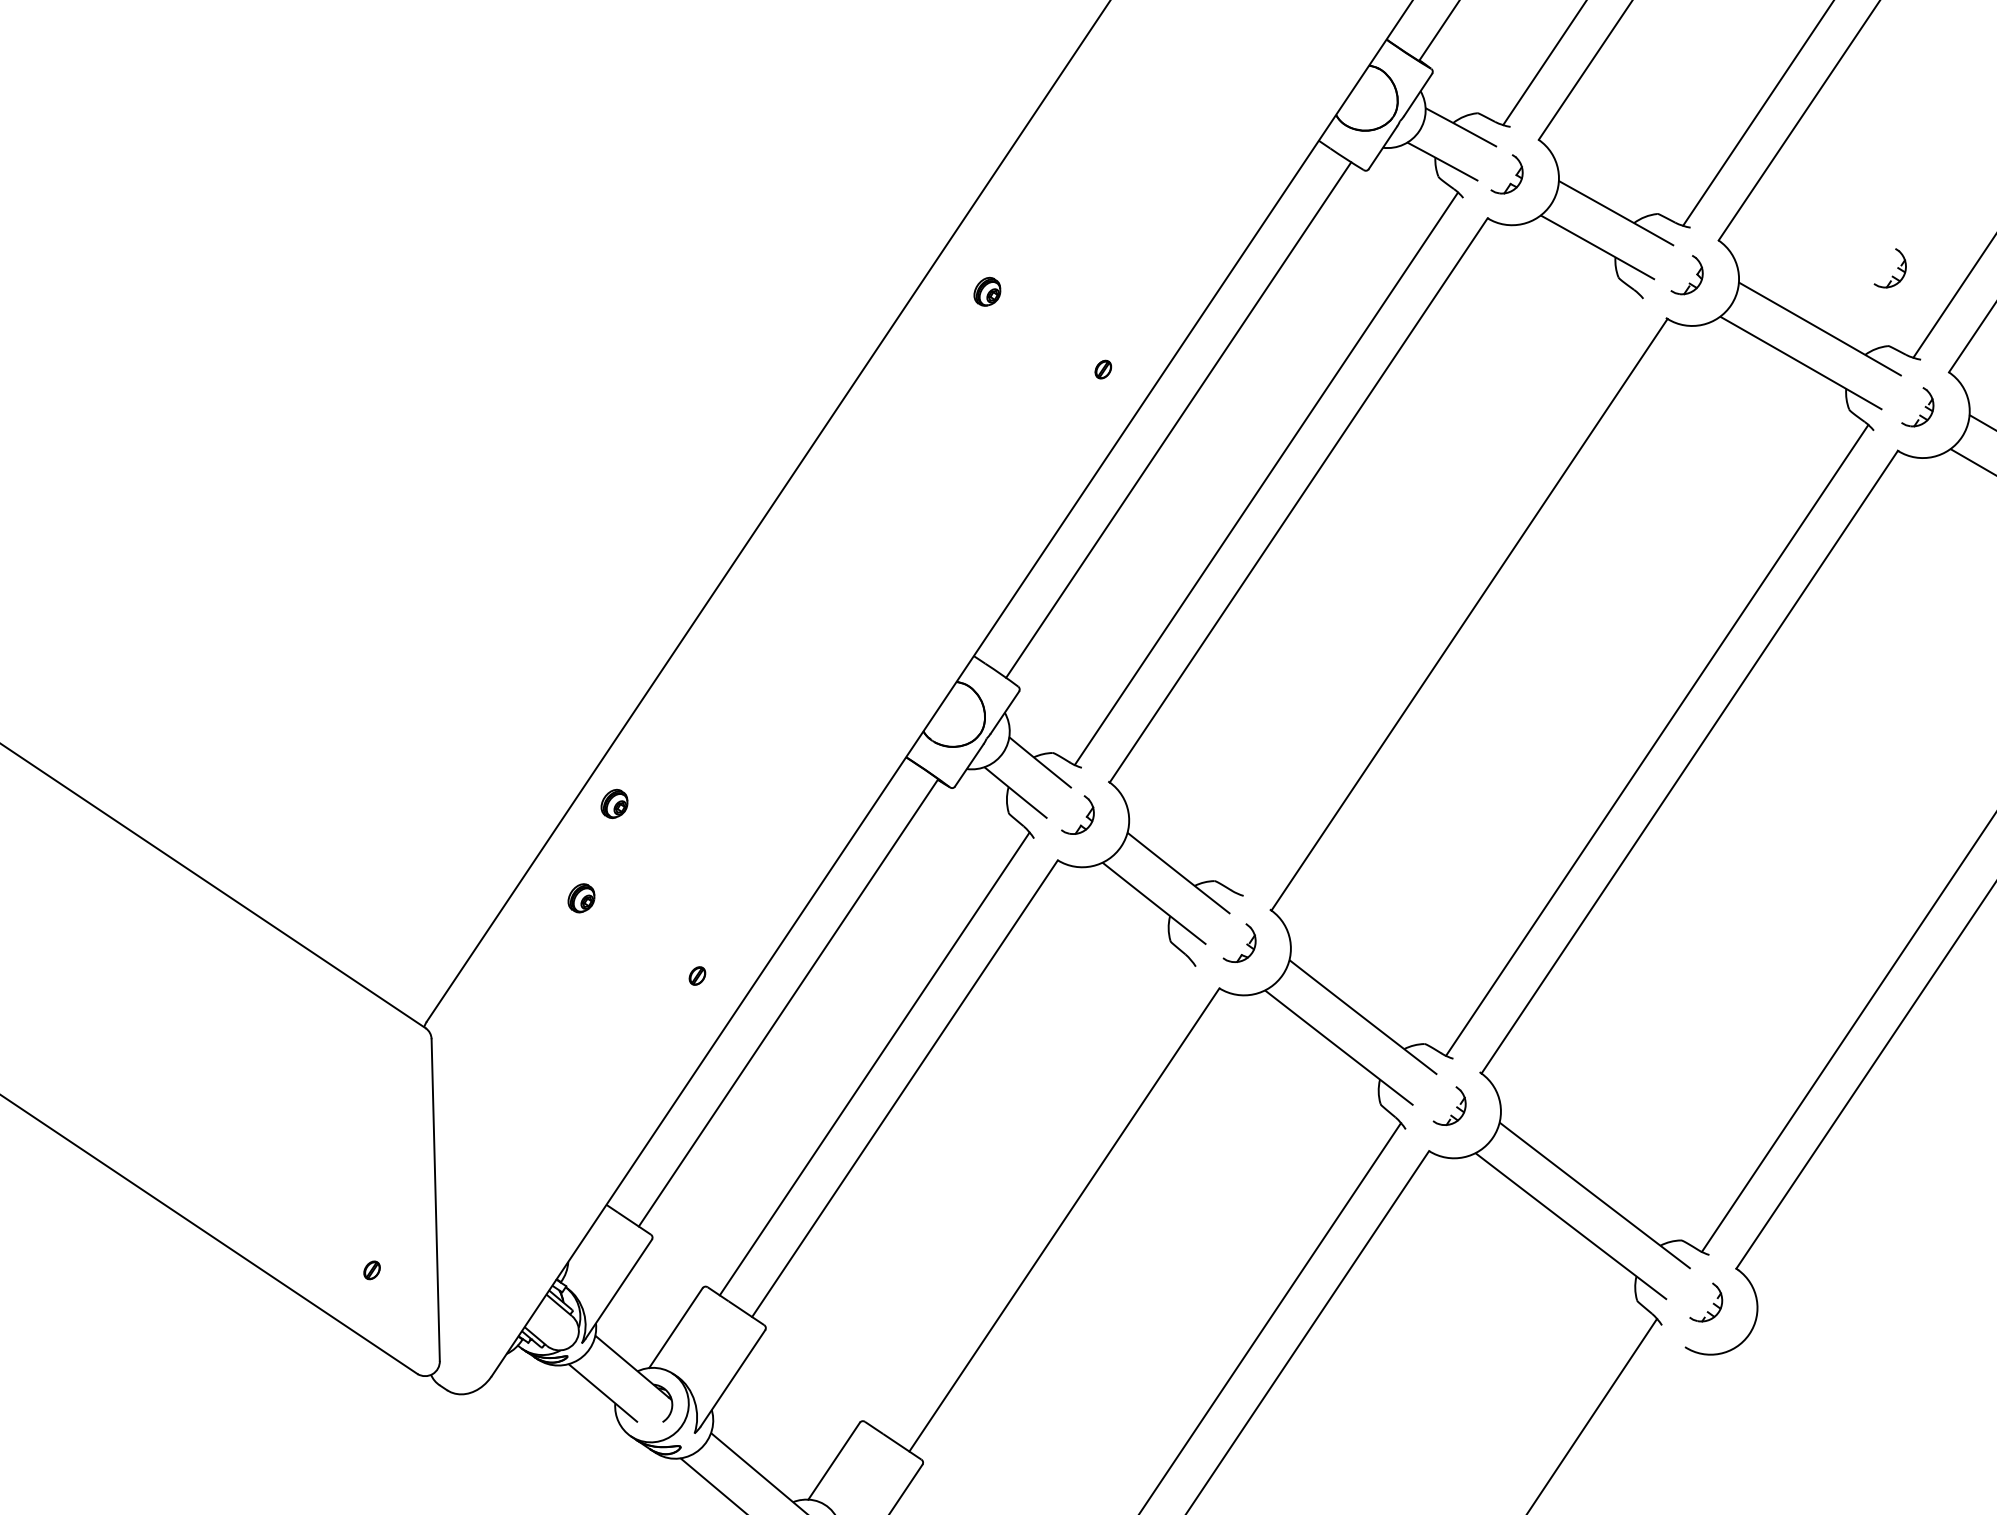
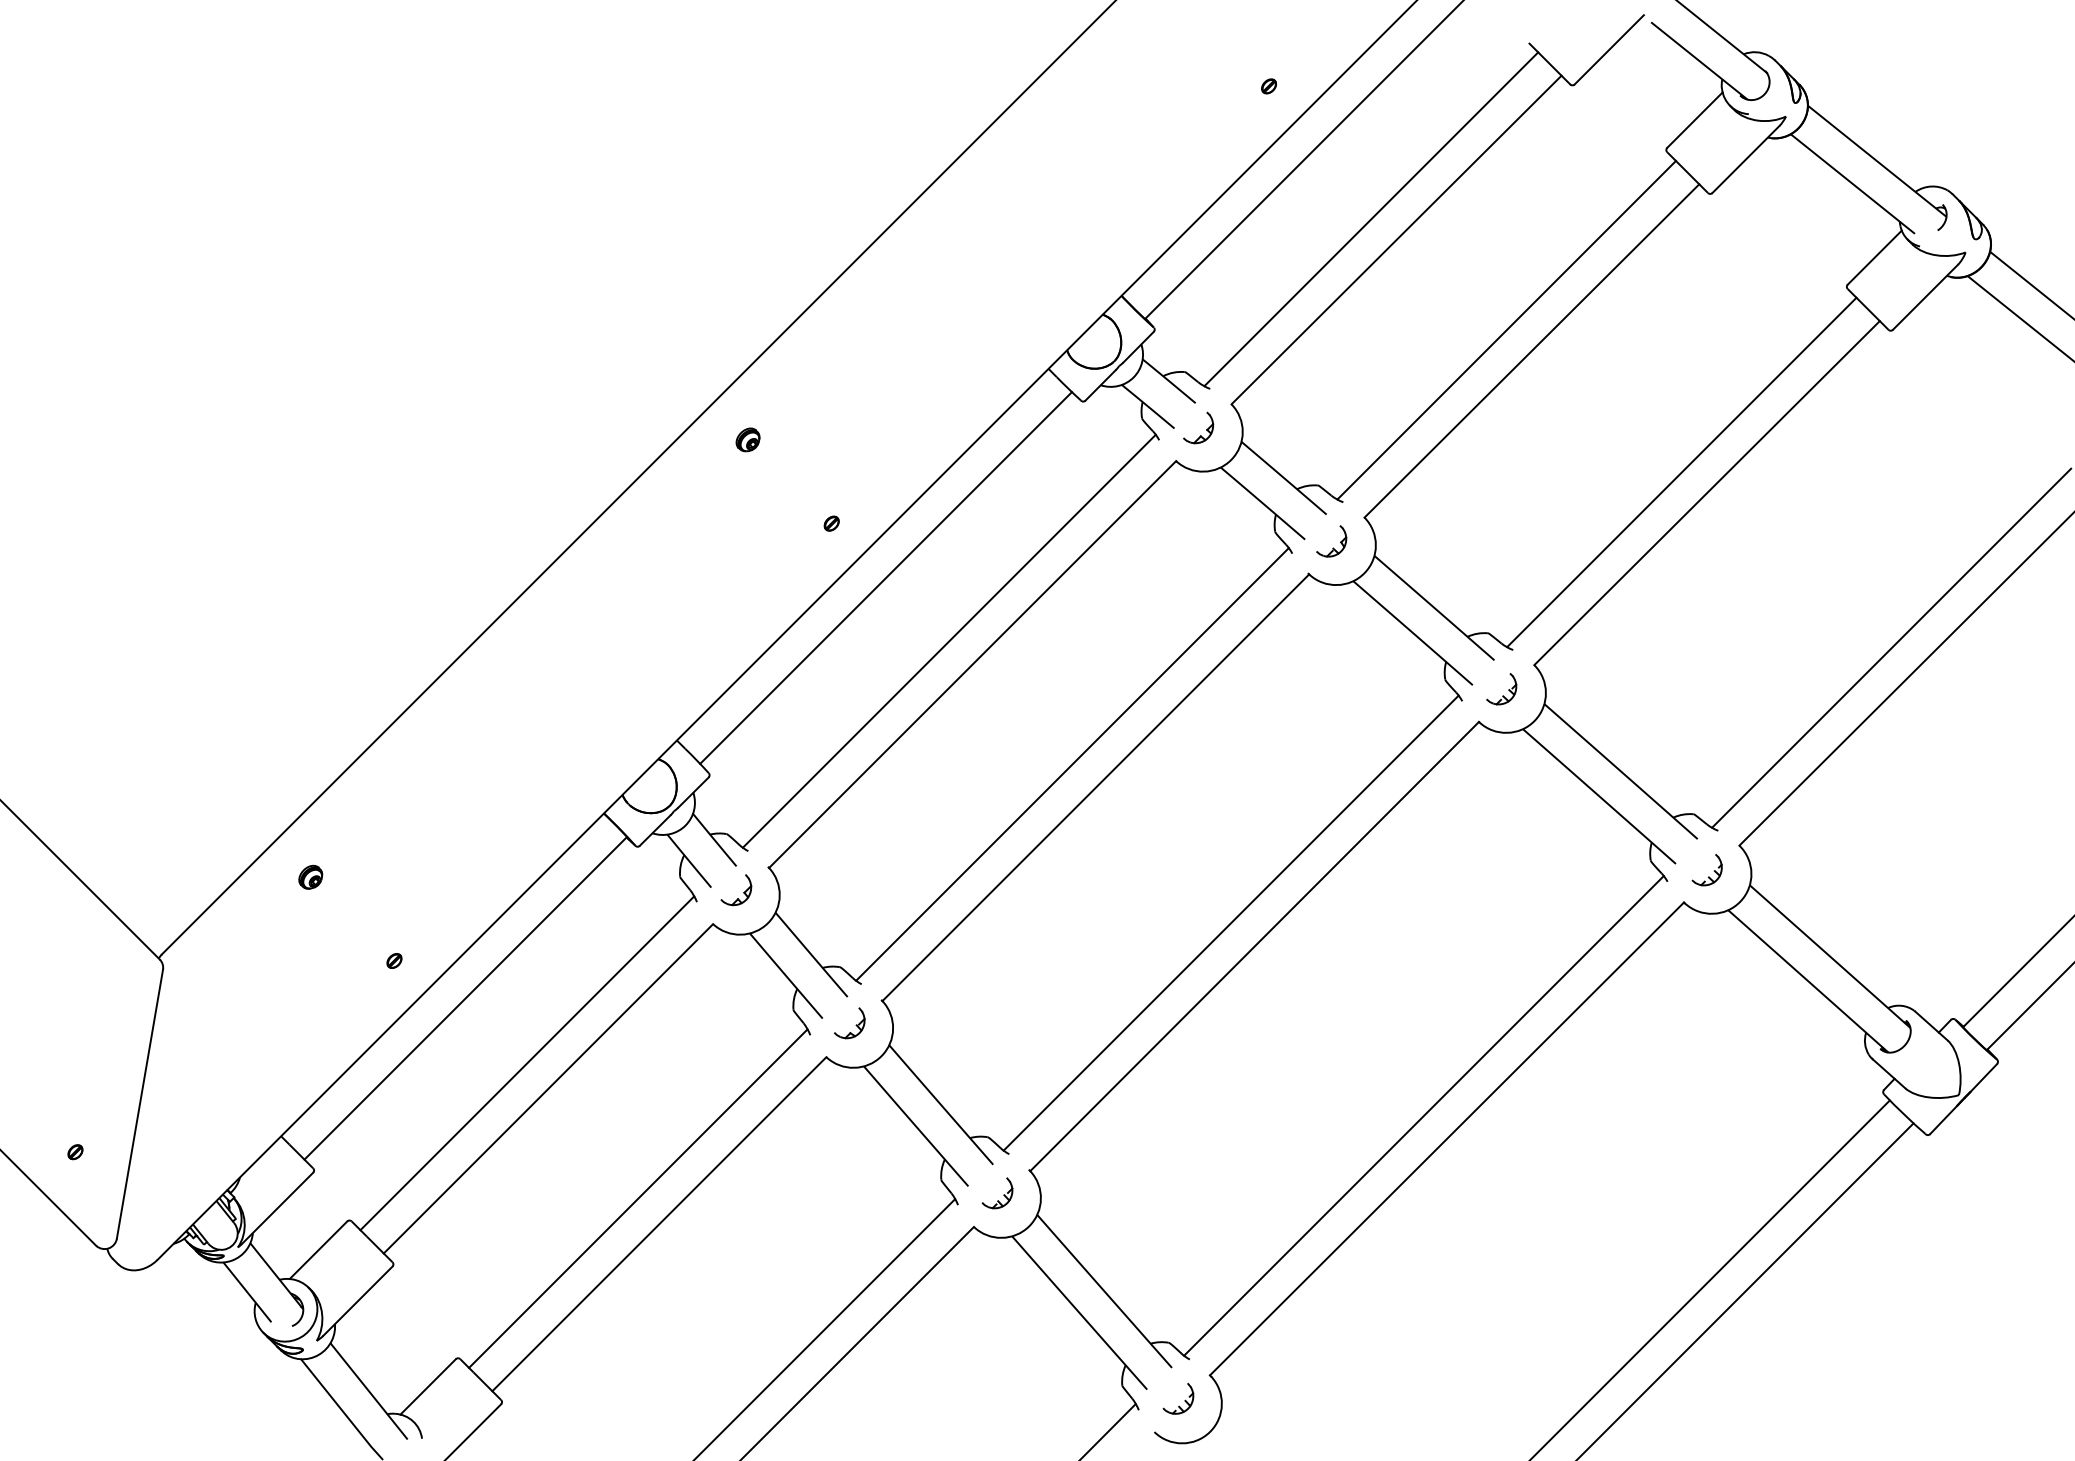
part: (1891, 275) -> (1502, 575), removed
line: (1437, 593) -> (1072, 764), added
part: (613, 803) -> (353, 803), removed
line: (1034, 1194) -> (638, 1198), added

